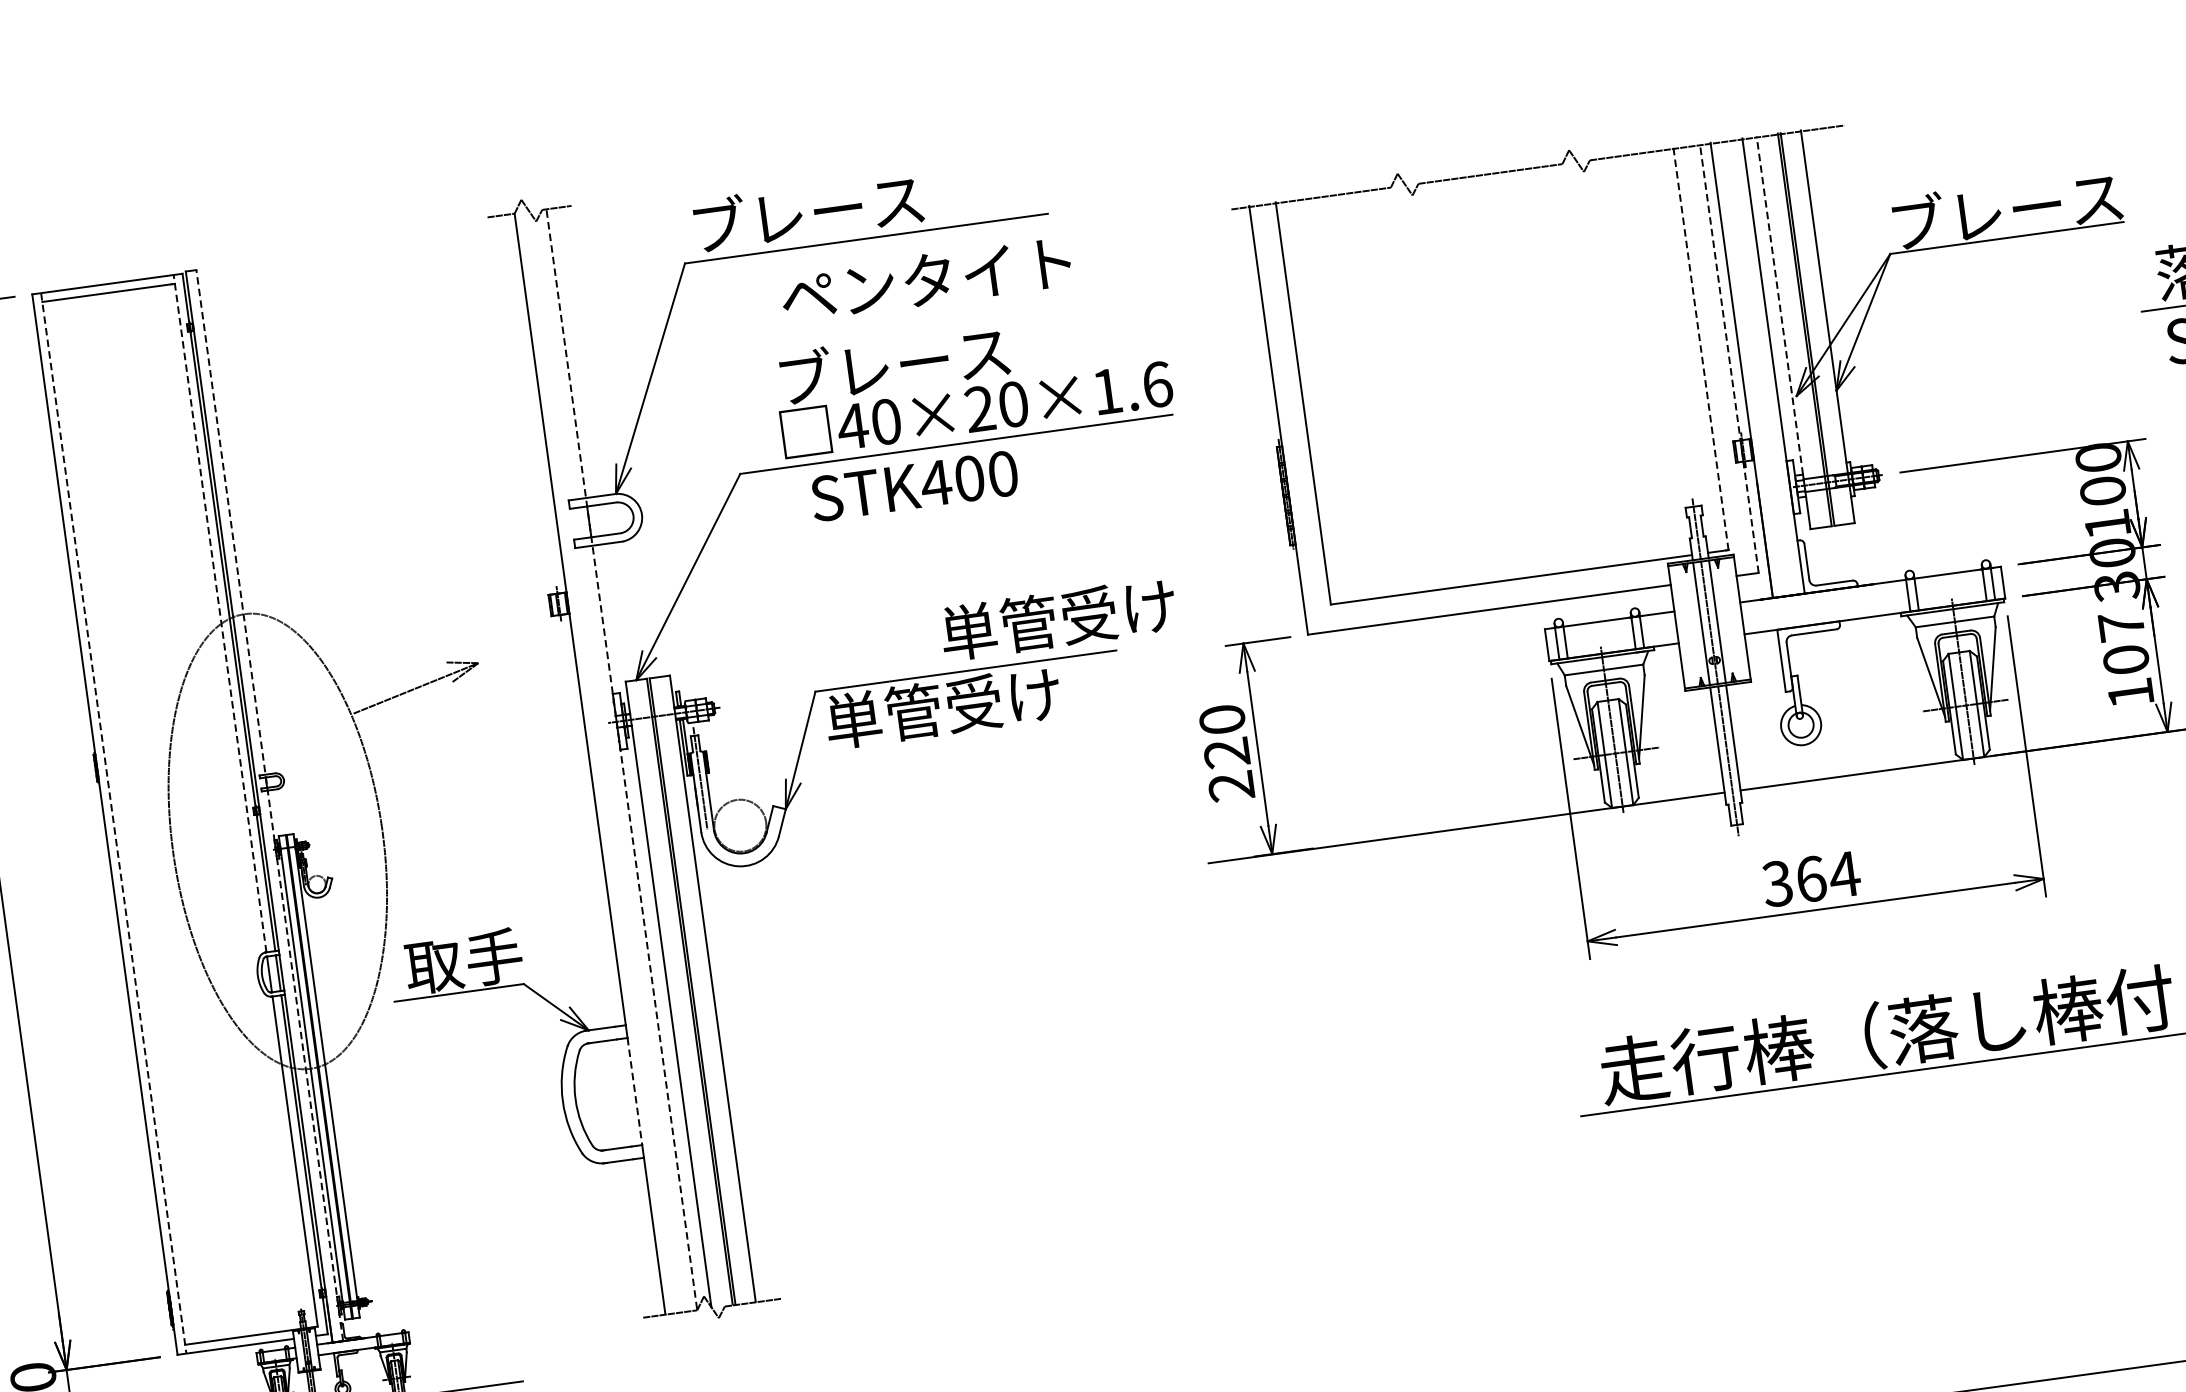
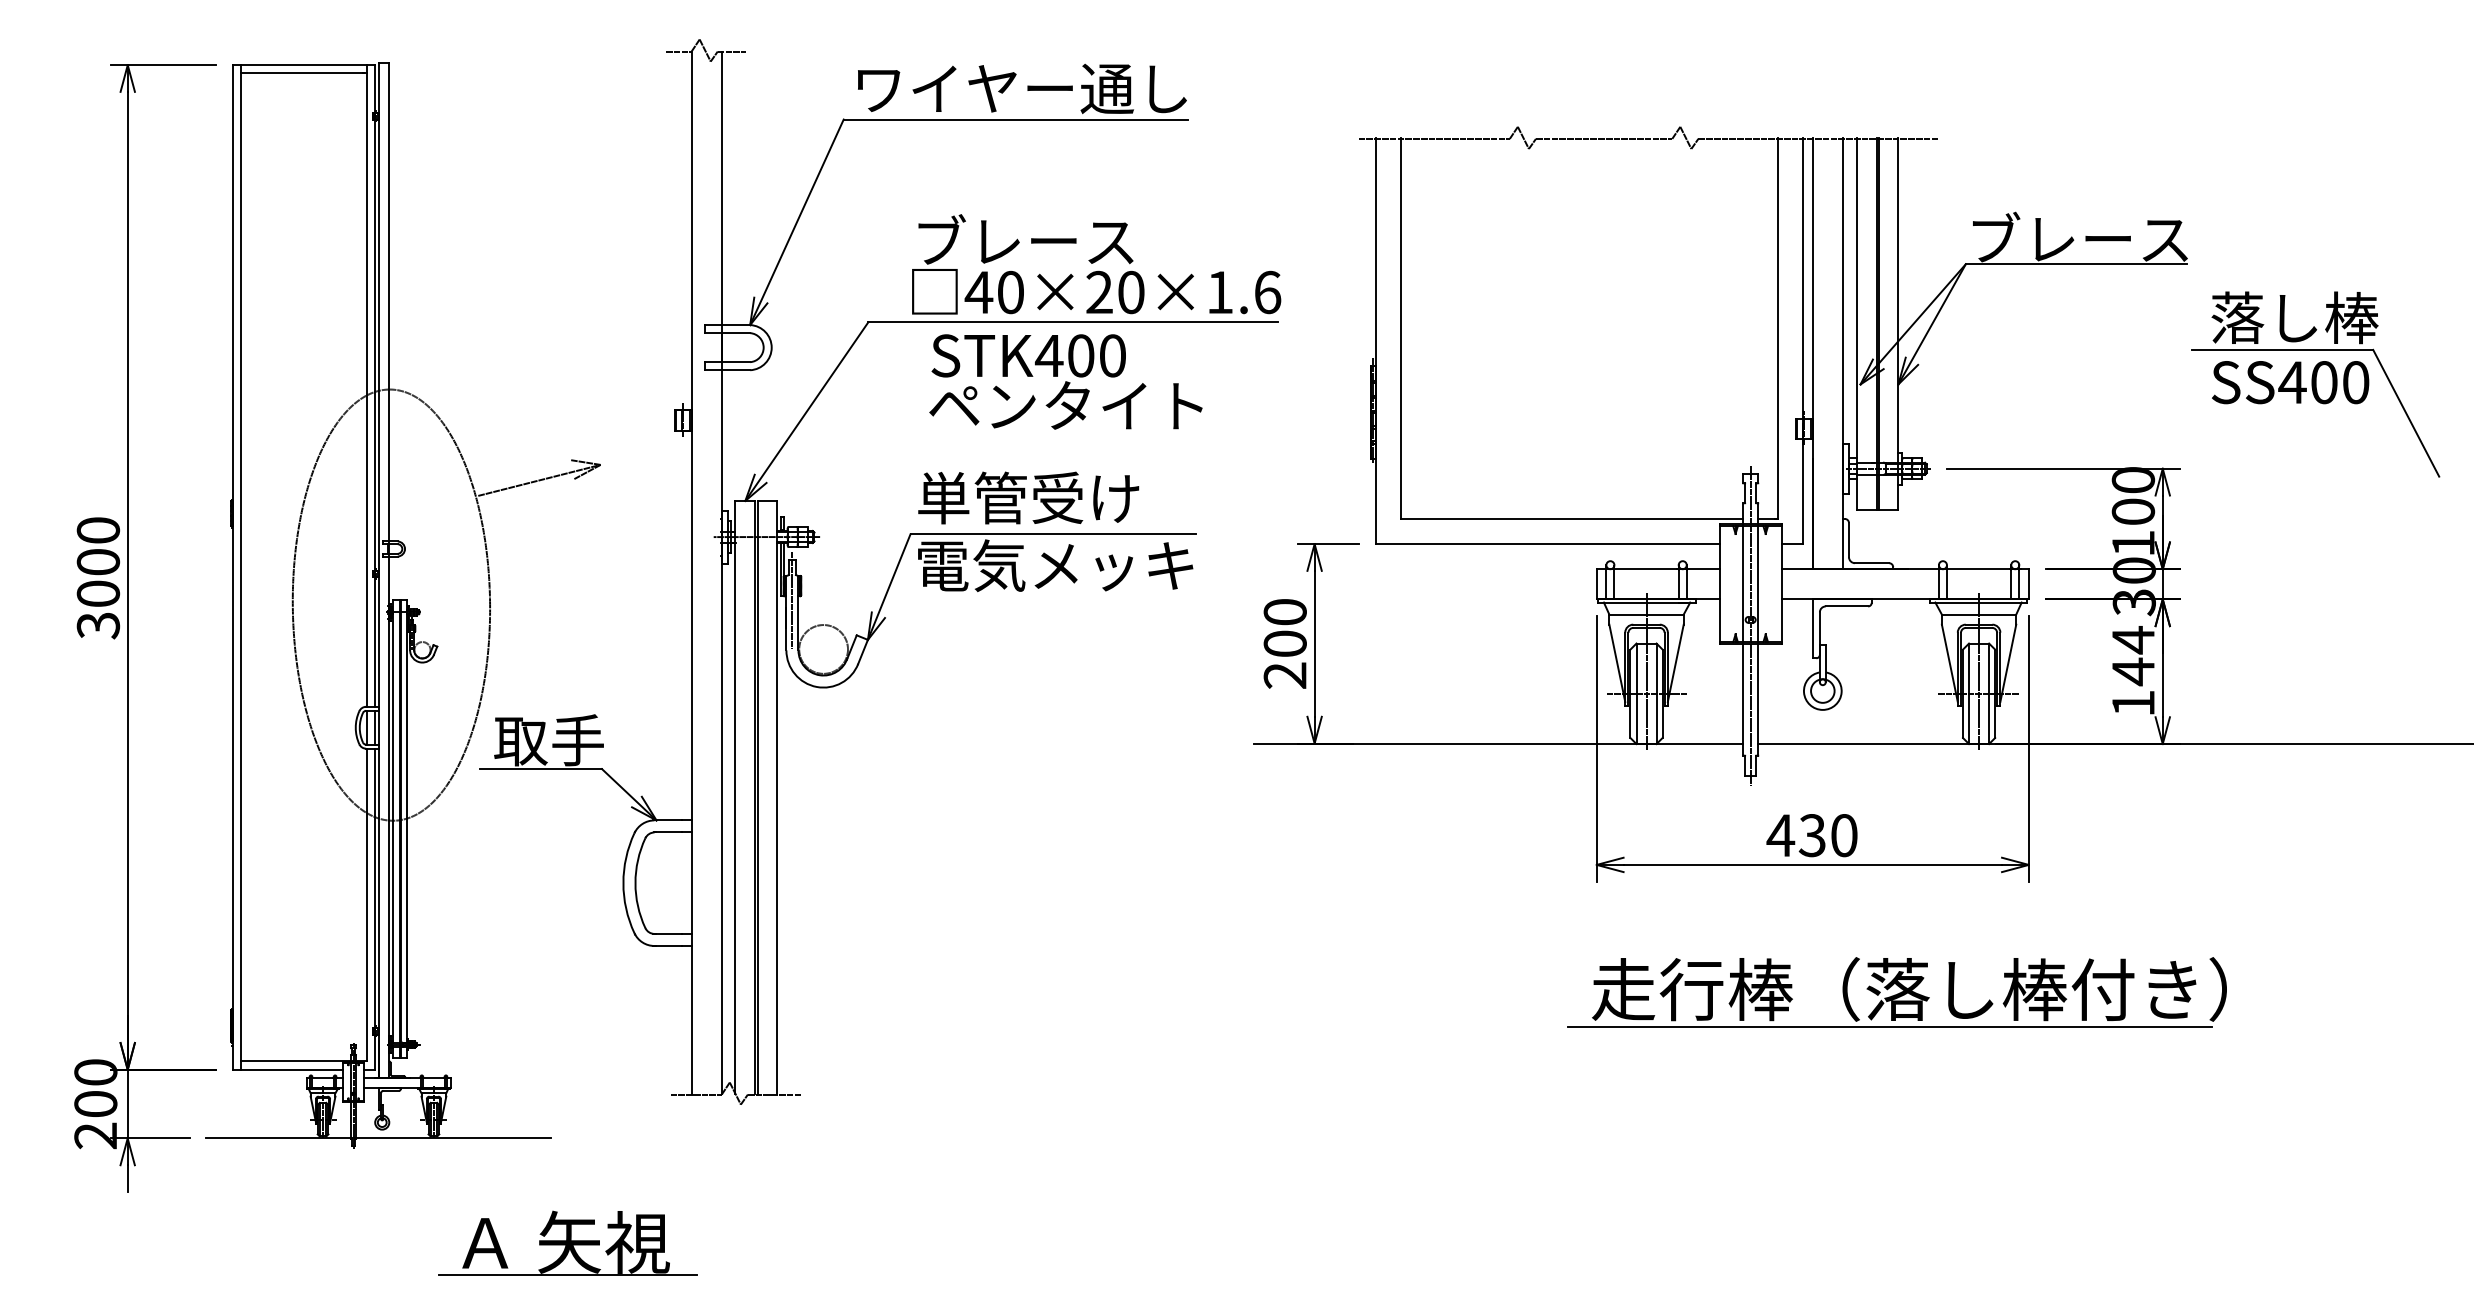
text: (868, 203) -> (1021, 87), ブレース -> ワイヤー通し
text: (925, 279) -> (1065, 405), moved
line: (1779, 304) -> (1856, 297), dashed -> solid
line: (1700, 349) -> (1777, 328), dashed -> solid
line: (1728, 358) -> (1802, 340), dashed -> solid
line: (219, 613) -> (366, 385), dashed -> solid
text: (1058, 618) -> (1028, 497), moved
text: (2124, 643) -> (2133, 656), 107 -> 144
text: (971, 703) -> (1054, 565), 単管受け -> 電気メッキ
text: (1226, 752) -> (1284, 643), 220 -> 200
line: (621, 759) -> (721, 572), dashed -> solid
line: (269, 805) -> (388, 570), dashed -> solid
line: (114, 823) -> (241, 567), dashed -> solid
text: (1811, 879) -> (1812, 835), 364 -> 430
line: (634, 1091) -> (691, 883), dashed -> solid

